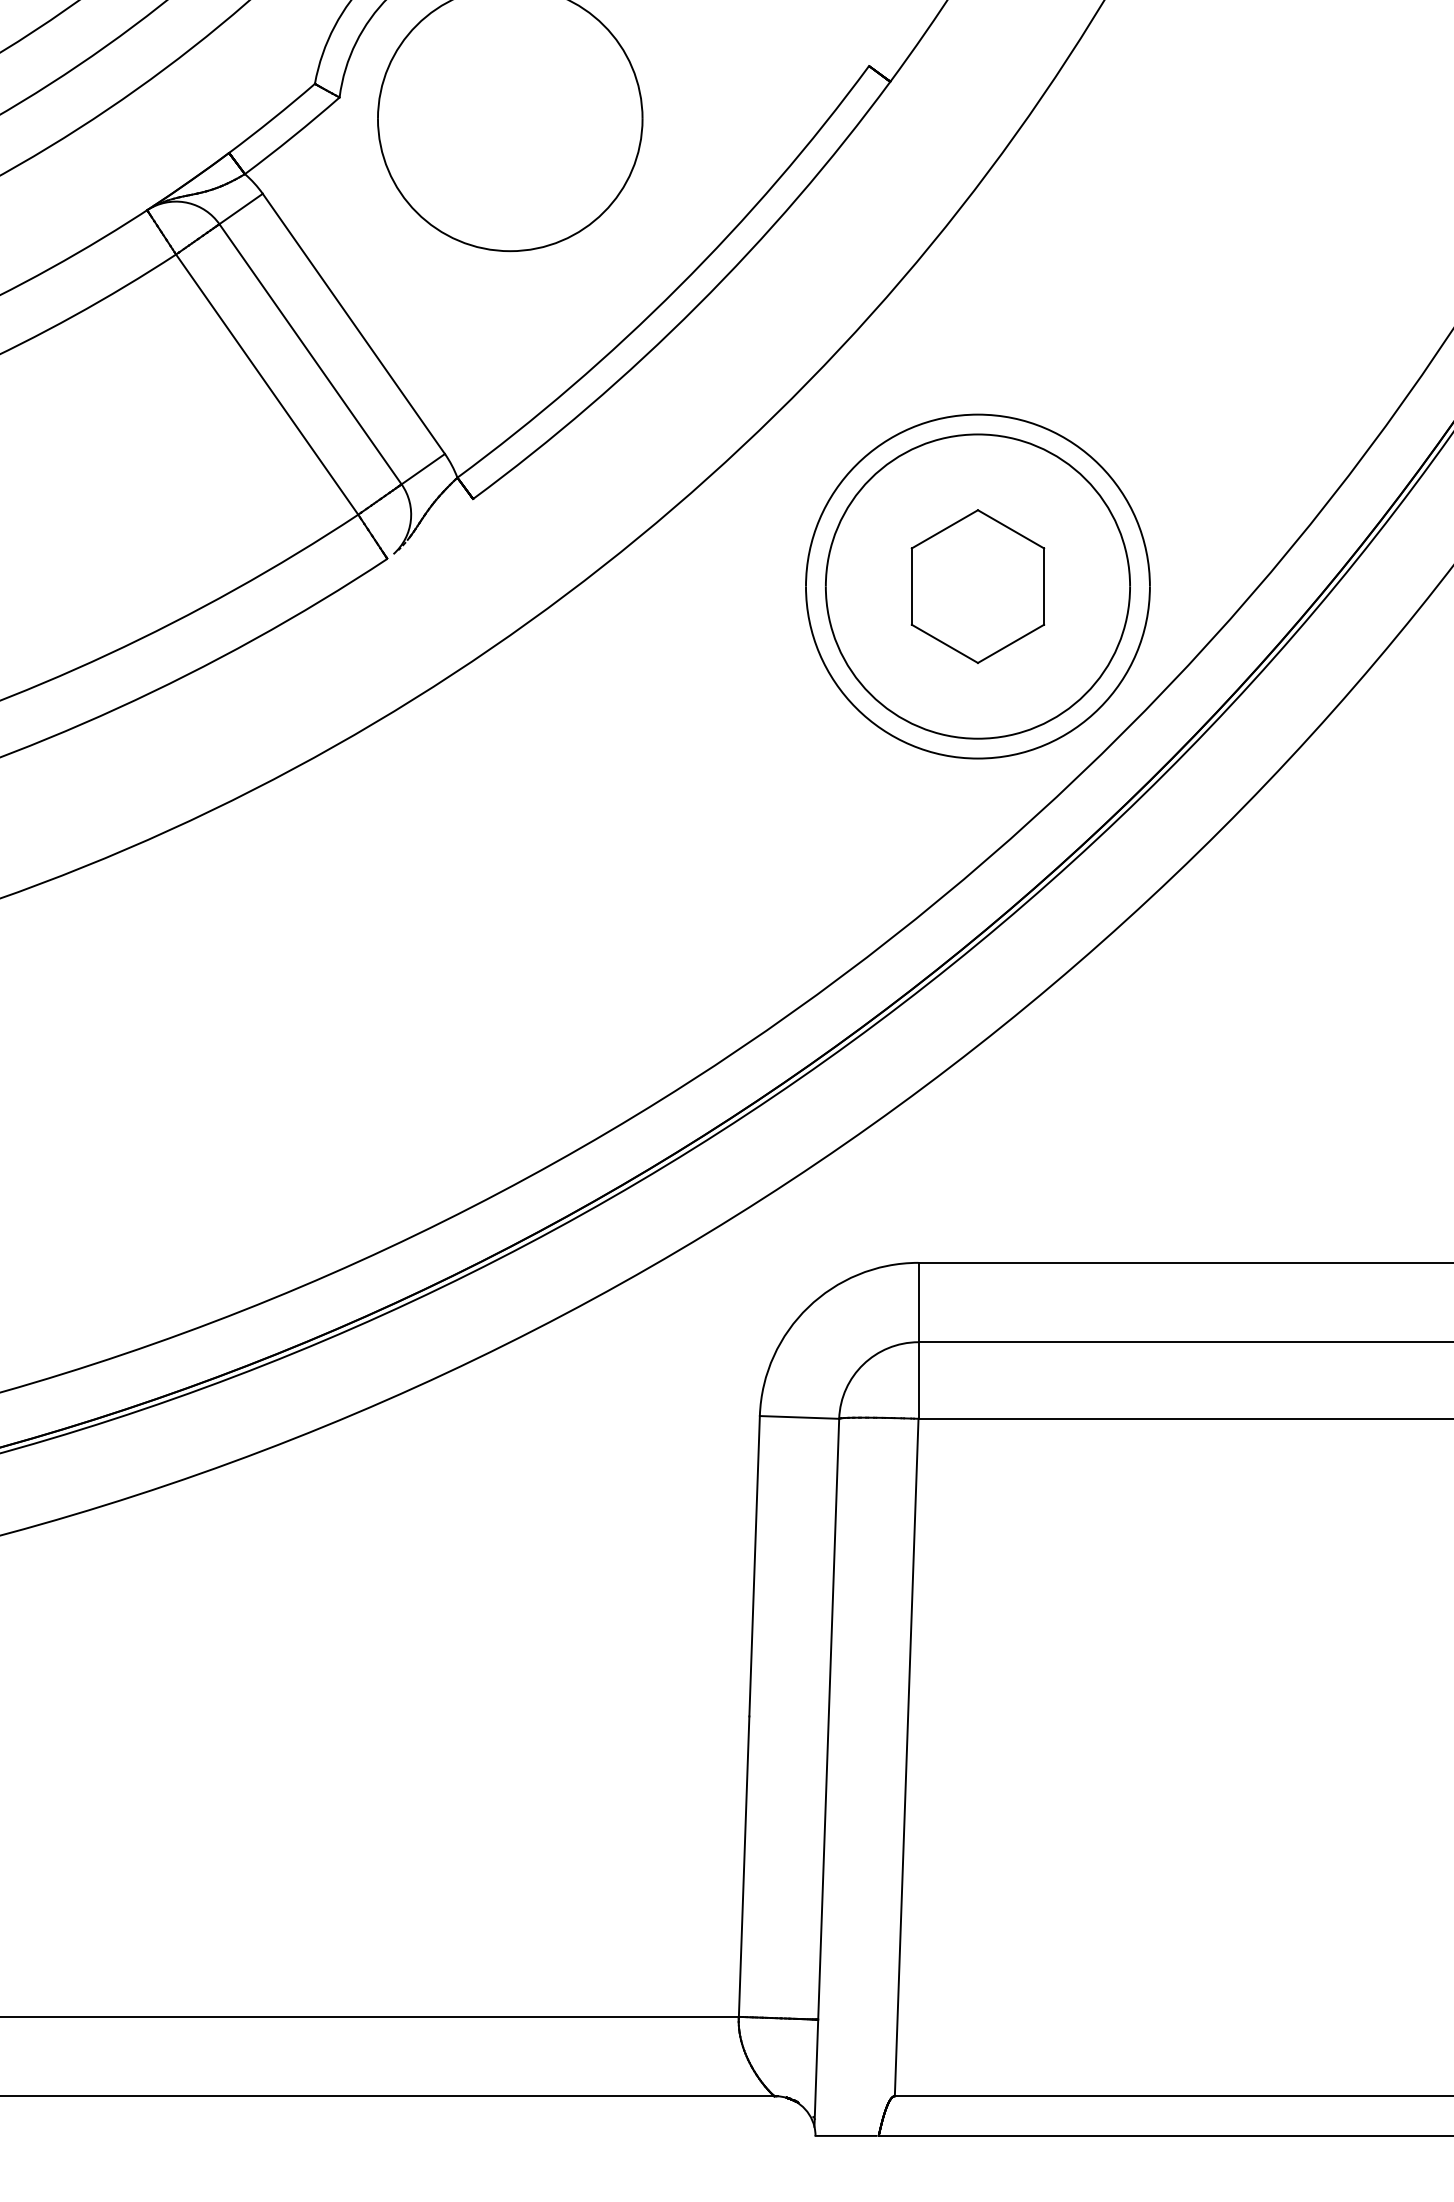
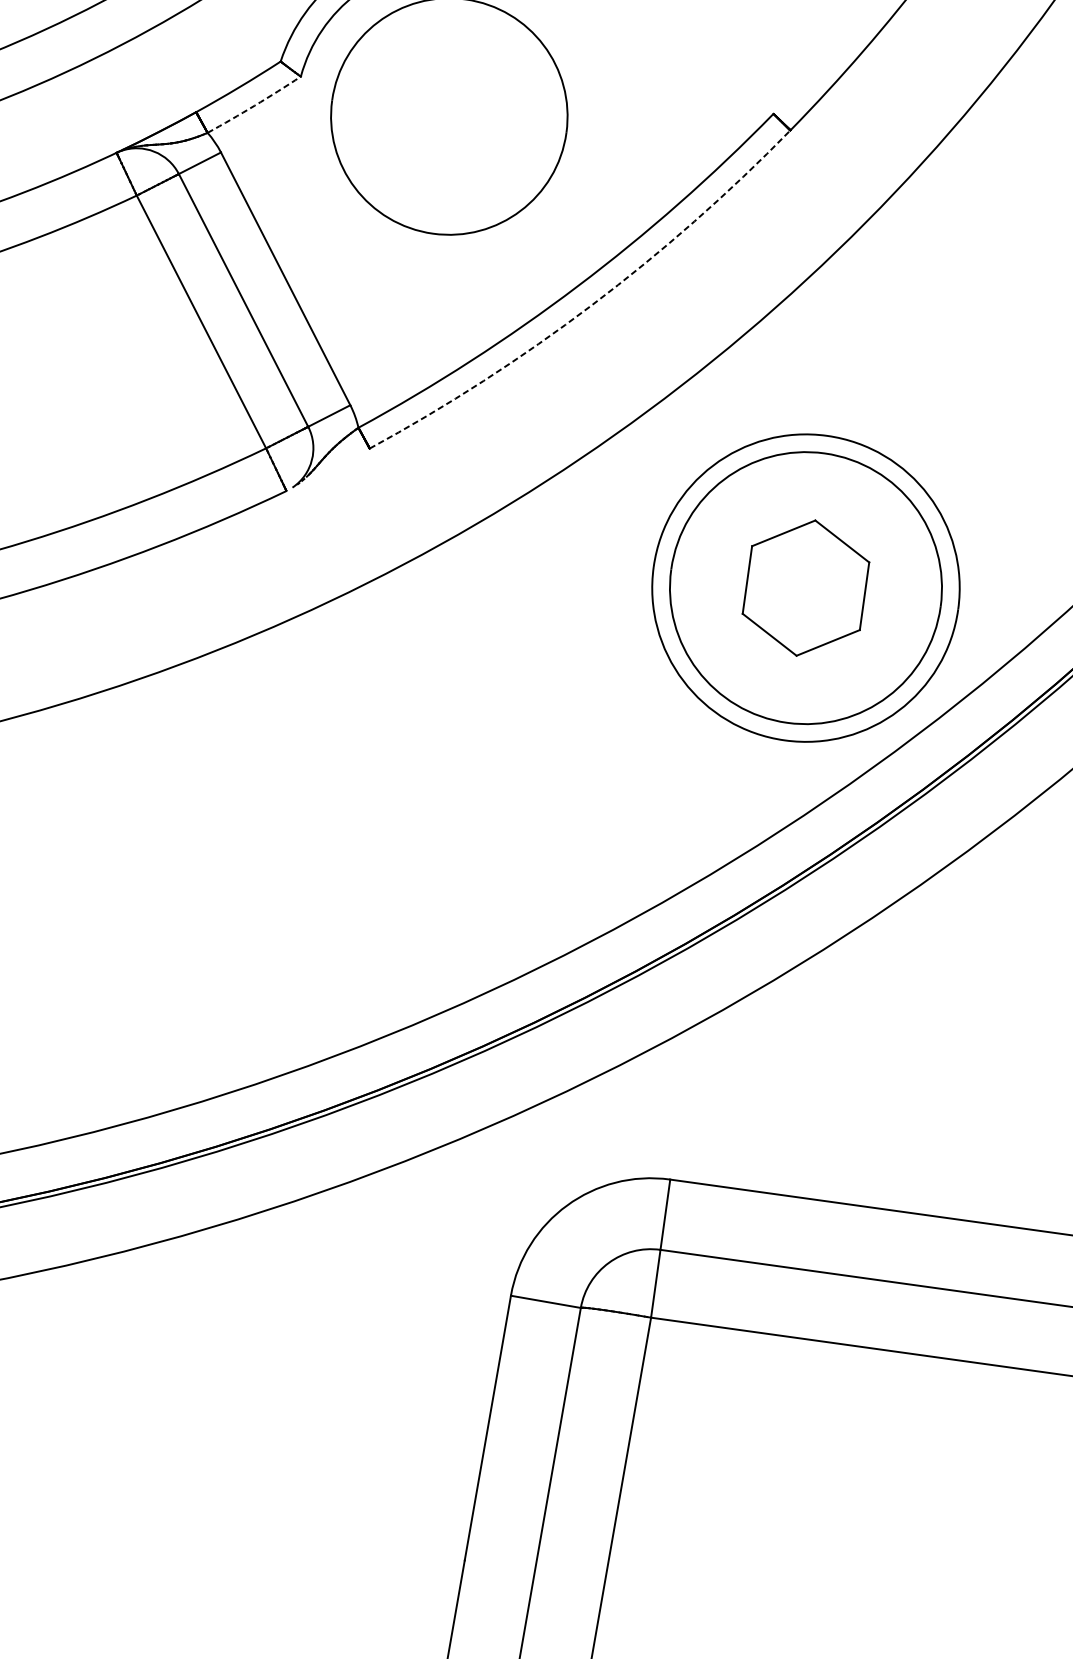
arc: (293, 136) -> (255, 105), solid -> dashed
arc: (697, 305) -> (592, 304), solid -> dashed

